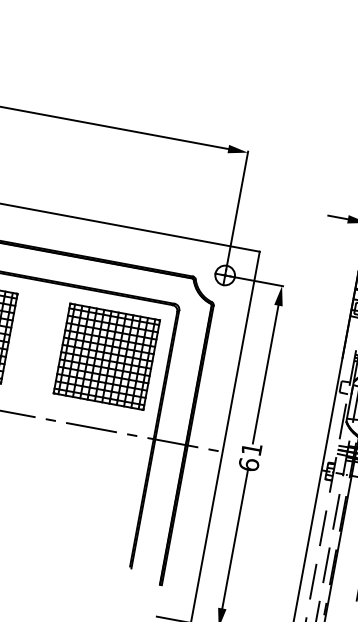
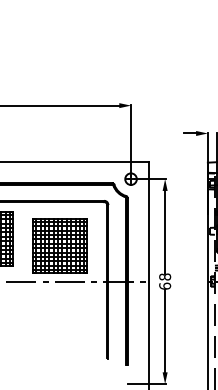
part: (105, 355) -> (59, 245), moved
text: (252, 448) -> (165, 276), 61 -> 68

